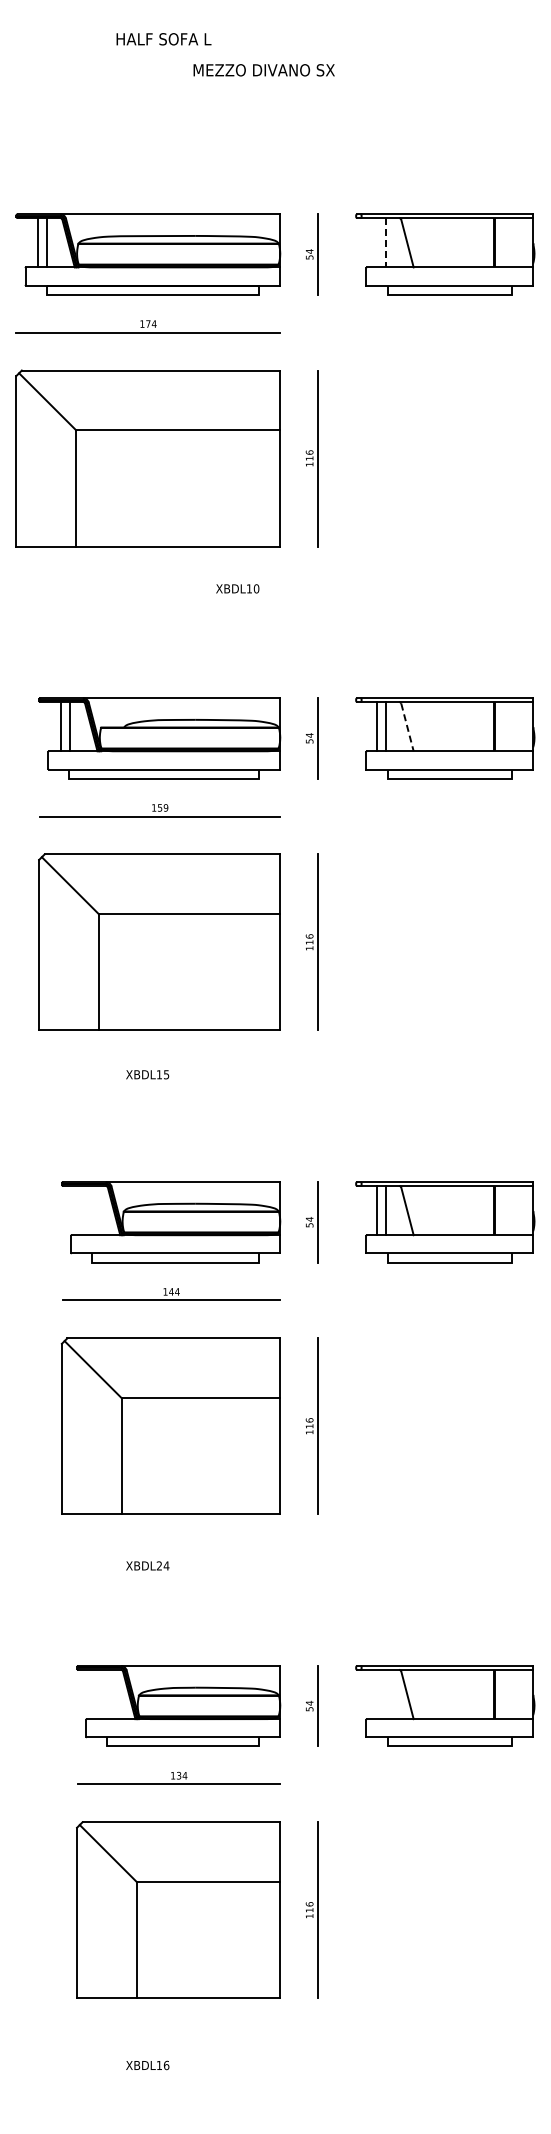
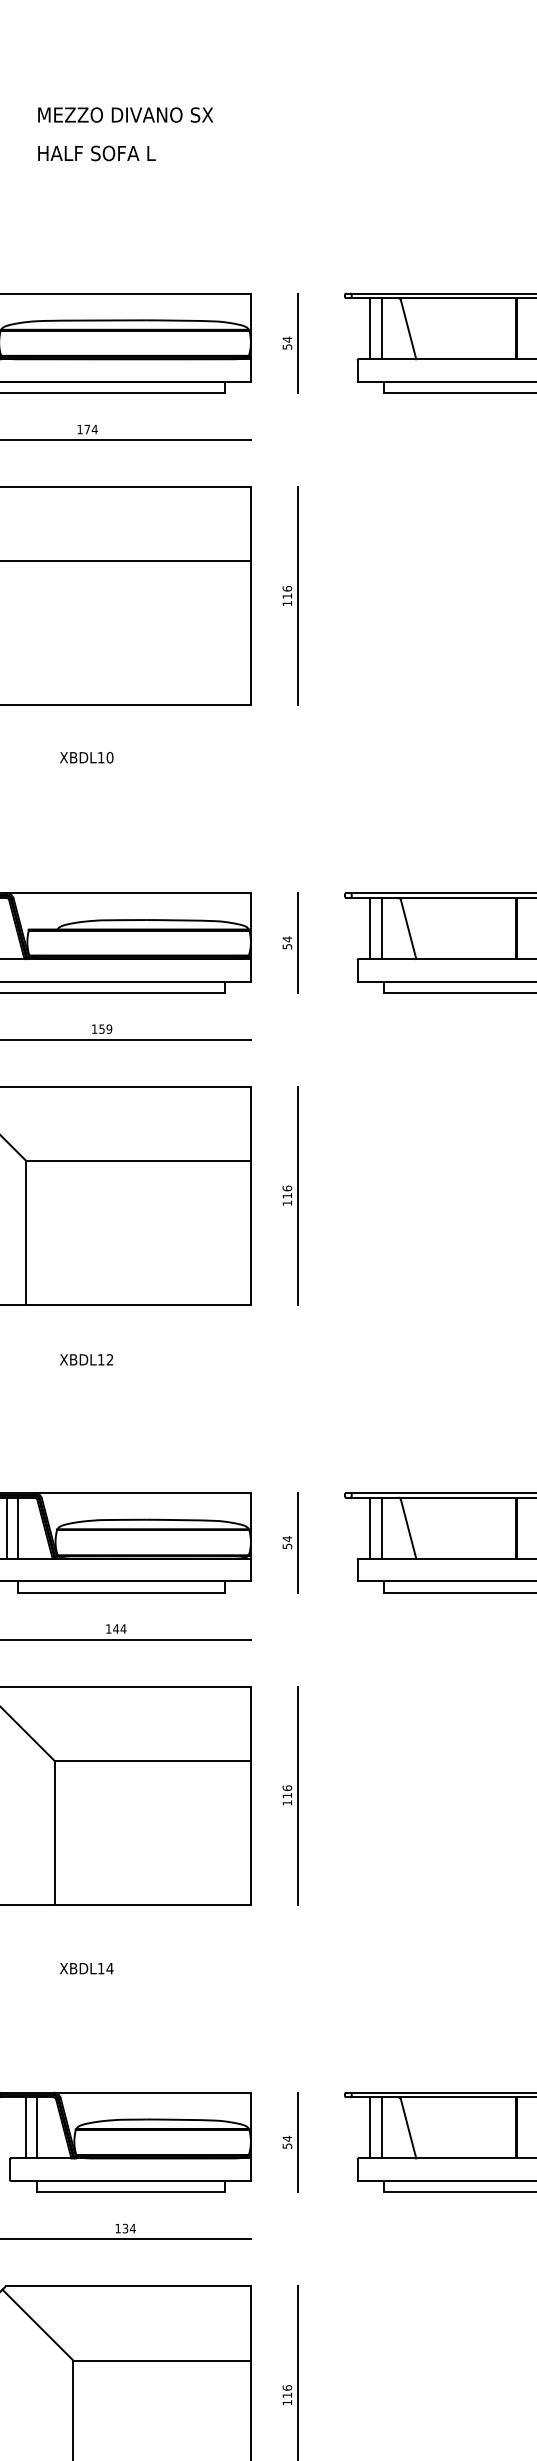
text: (163, 39) -> (96, 153), moved
text: (263, 70) -> (124, 115), moved
line: (376, 242) -> (370, 328), added
line: (385, 242) -> (381, 328), dashed -> solid
text: (237, 588) -> (86, 757), moved
line: (407, 727) -> (408, 929), dashed -> solid
text: (166, 1074) -> (109, 1359), XBDL15 -> XBDL12
line: (83, 1210) -> (7, 1528), added
line: (92, 1210) -> (18, 1528), added
text: (158, 1565) -> (100, 1968), XBDL24 -> XBDL14
line: (98, 1694) -> (25, 2127), added
line: (107, 1694) -> (36, 2127), added
line: (376, 1694) -> (370, 2127), added
line: (385, 1694) -> (381, 2127), added

